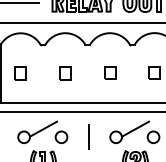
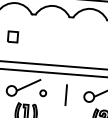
part: (110, 72) -> (88, 42), removed
part: (65, 73) -> (50, 39), removed
part: (61, 136) -> (43, 92), size x0.6

